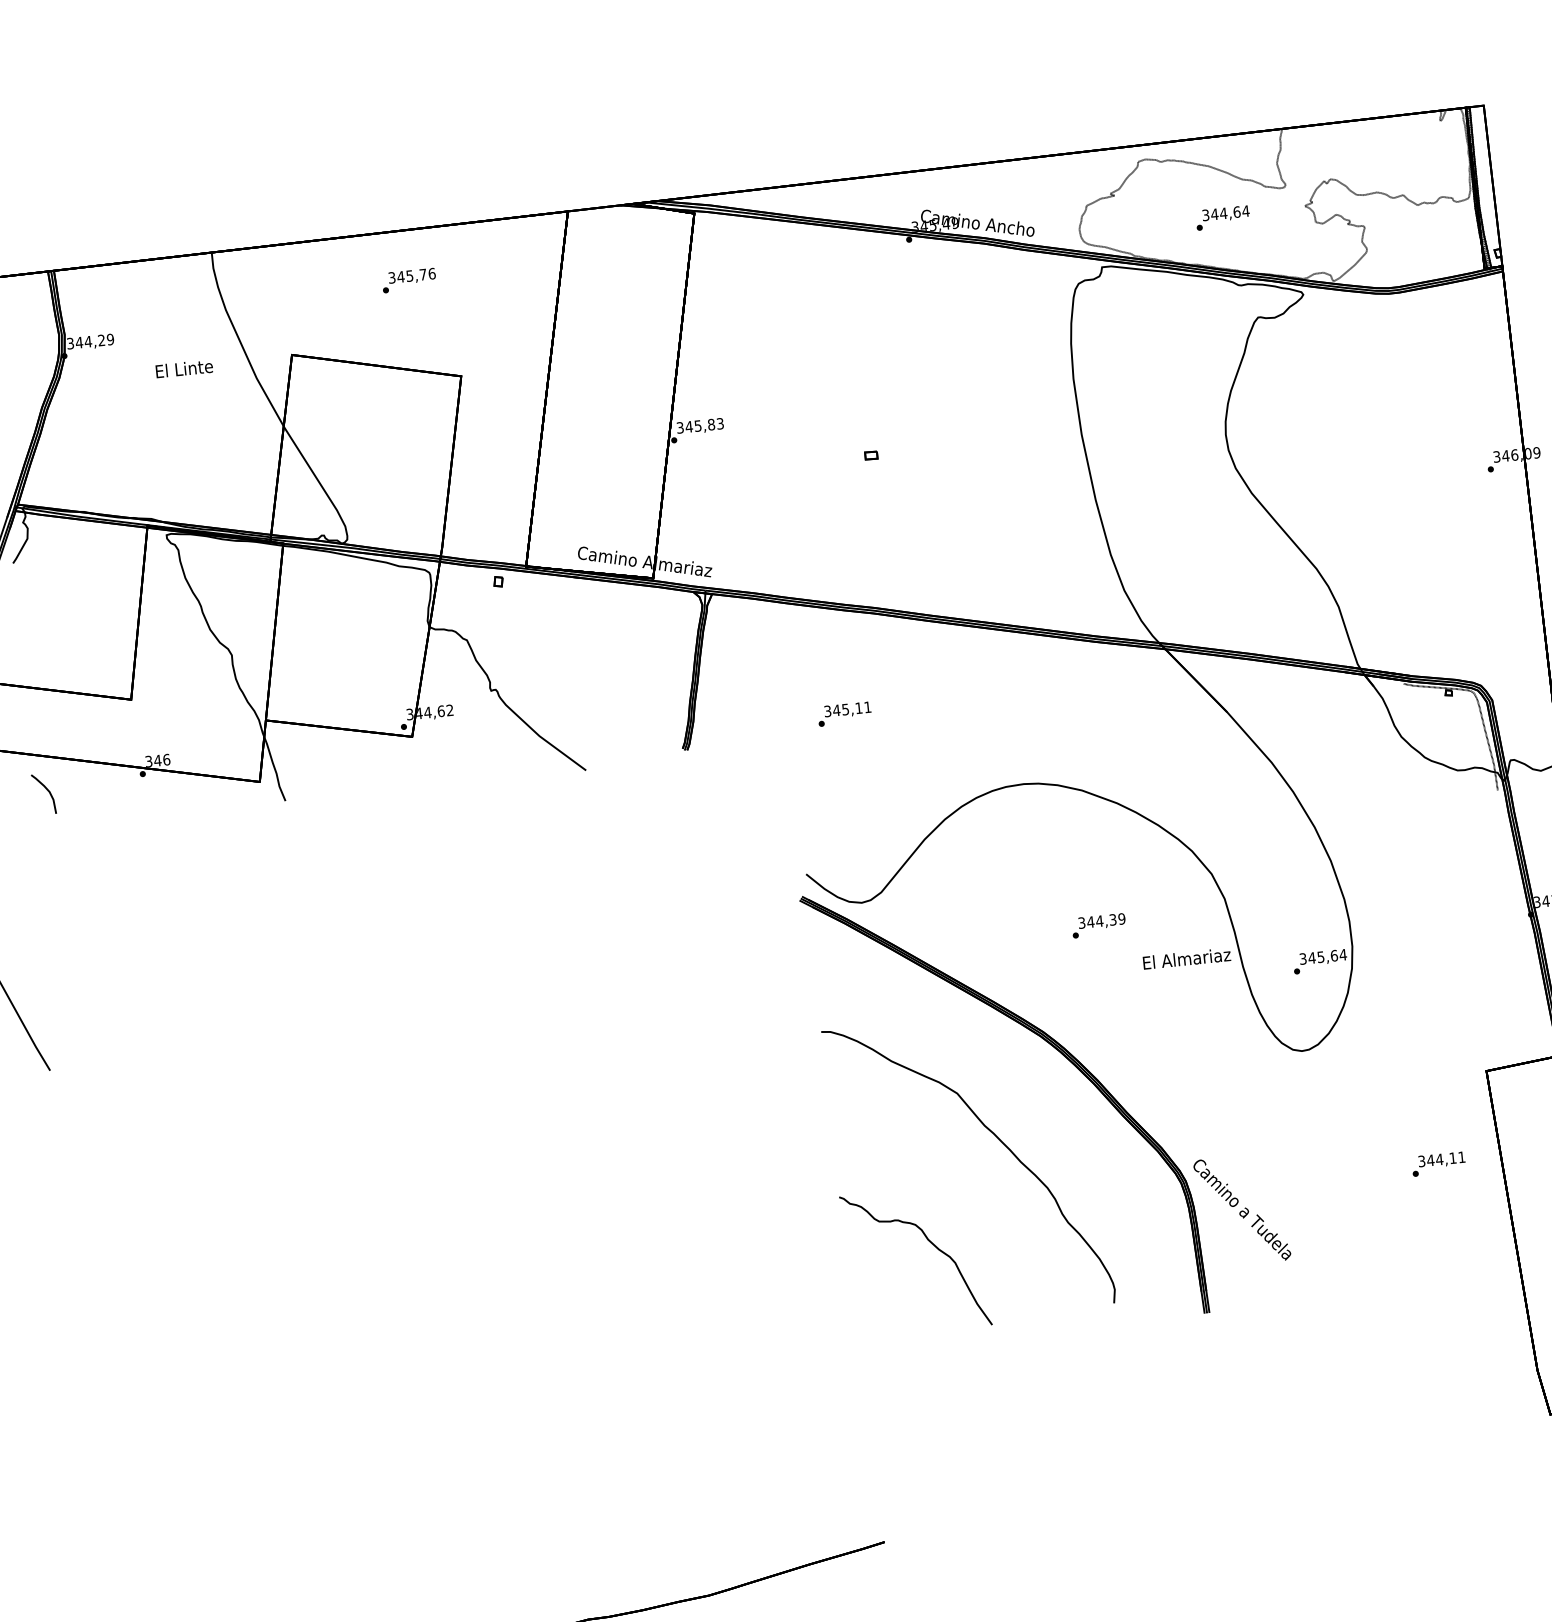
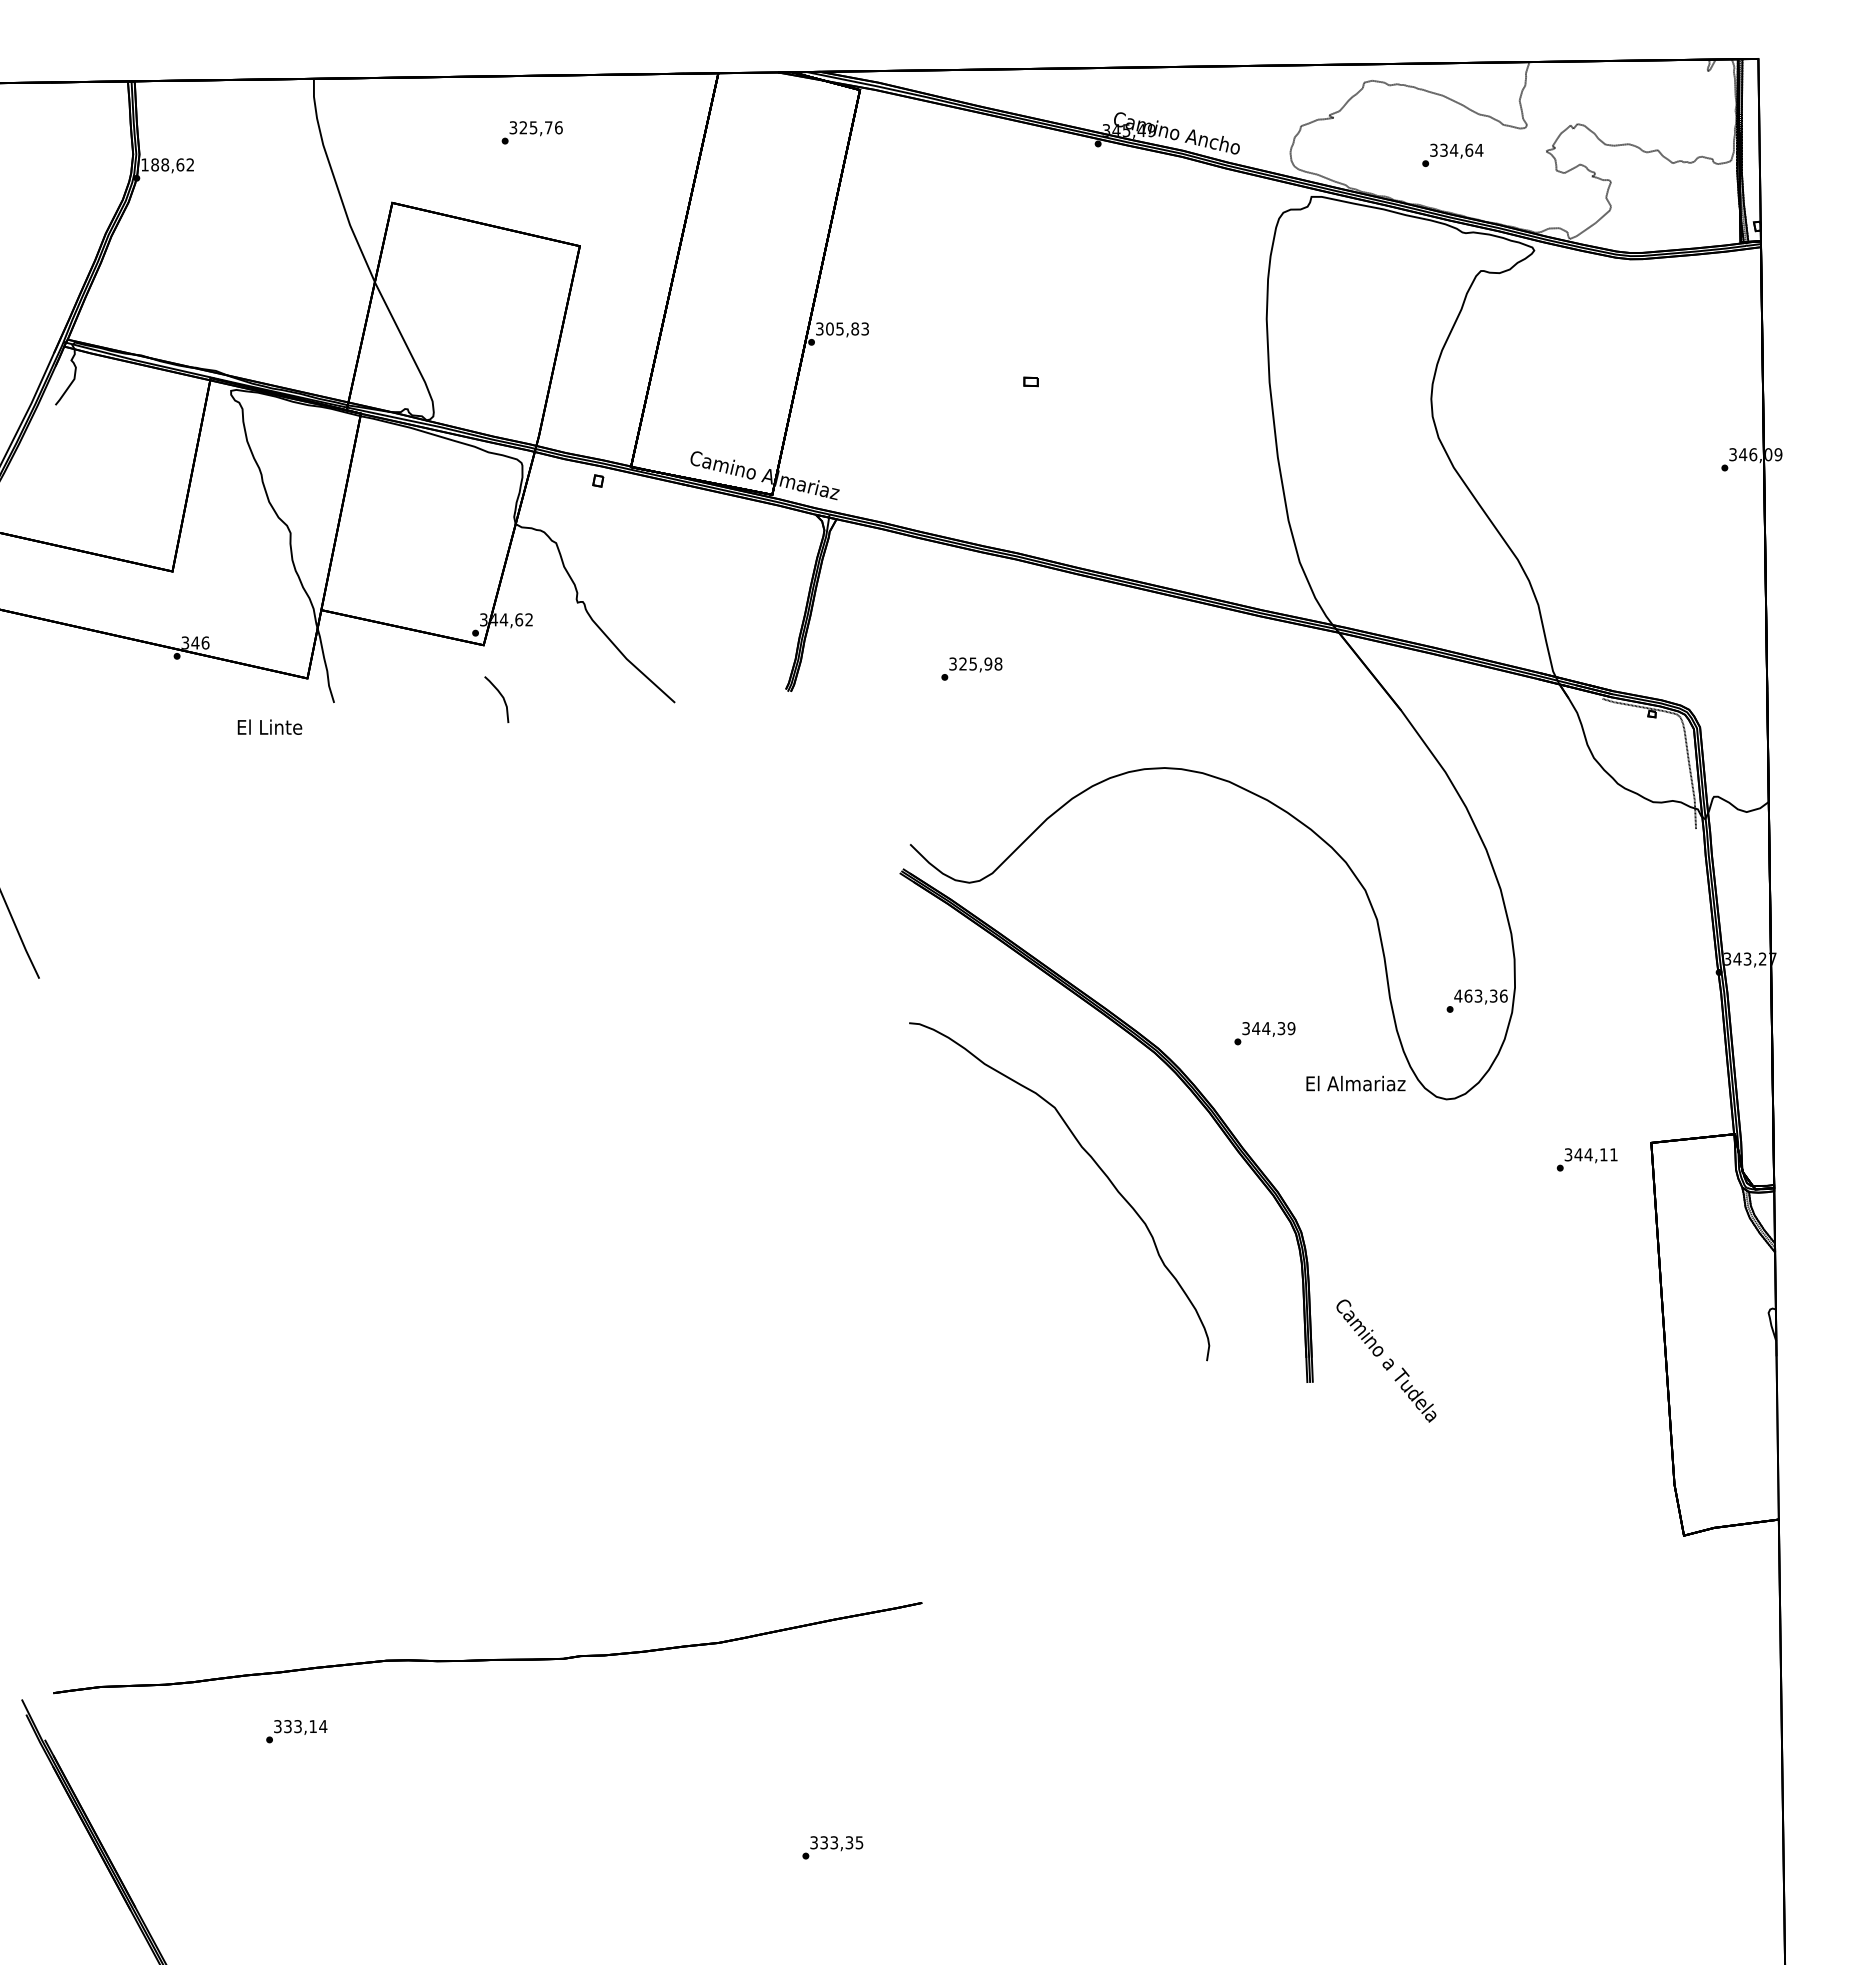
text: (1214, 213) -> (1443, 149), 344,64 -> 334,64
text: (400, 276) -> (523, 127), 345,76 -> 325,76
text: (90, 341) -> (167, 164), 344,29 -> 188,62
text: (183, 368) -> (269, 726), moved
text: (688, 426) -> (829, 328), 345,83 -> 305,83
text: (851, 708) -> (980, 663), 345,11 -> 325,98
curve: (46, 790) -> (500, 695), moved
text: (1098, 925) -> (1264, 1033), moved
text: (1322, 956) -> (1480, 995), 345,64 -> 463,36
text: (1186, 958) -> (1355, 1083), moved
text: (1438, 1163) -> (1586, 1159), moved
text: (1242, 1209) -> (1386, 1360), moved
curve: (930, 1243) -> (1007, 1272), removed

